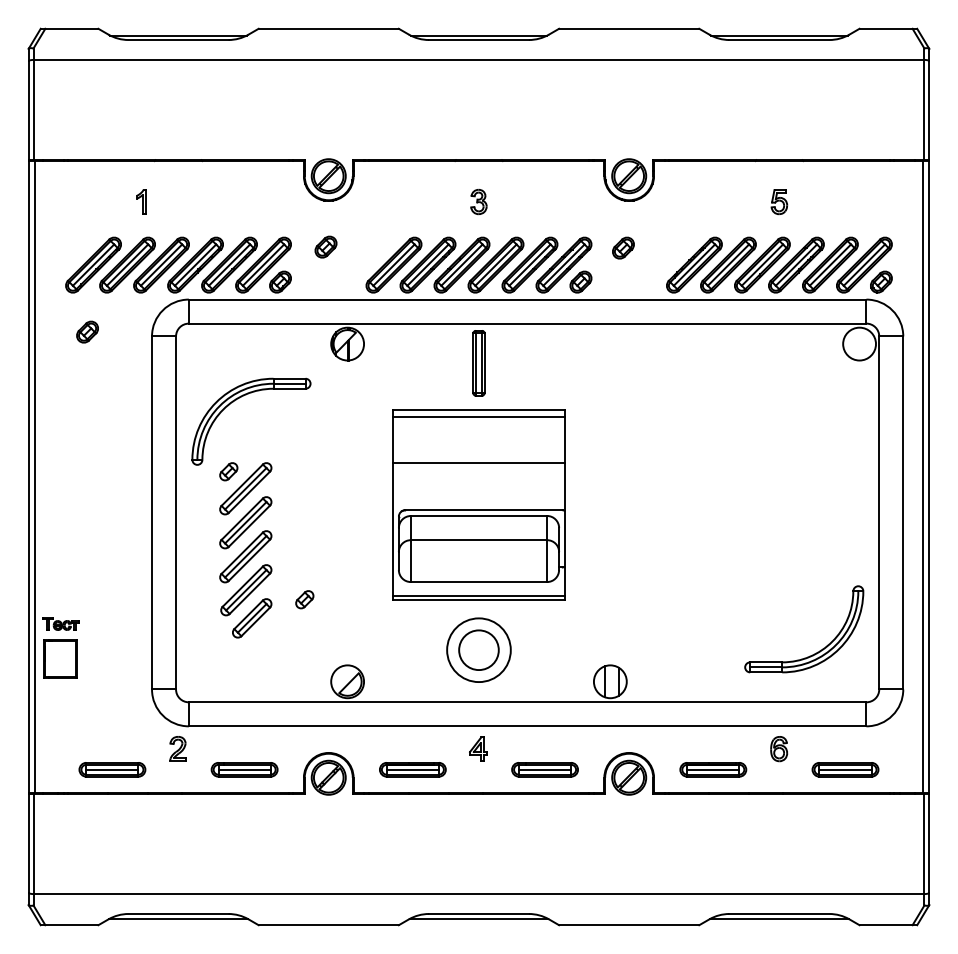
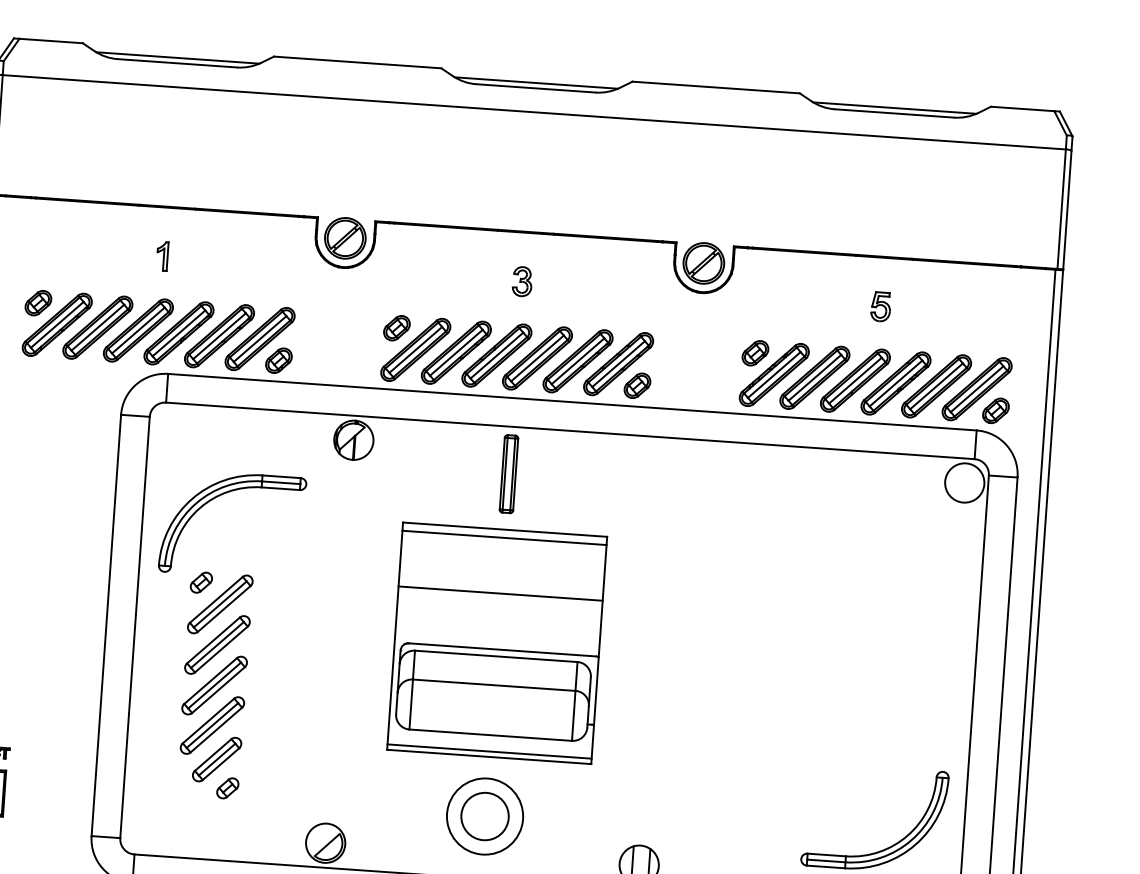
part: (141, 201) -> (162, 255), moved
part: (325, 246) -> (396, 327), moved
part: (623, 247) -> (755, 352), moved
part: (87, 331) -> (38, 302), moved
part: (304, 599) -> (227, 788), moved

